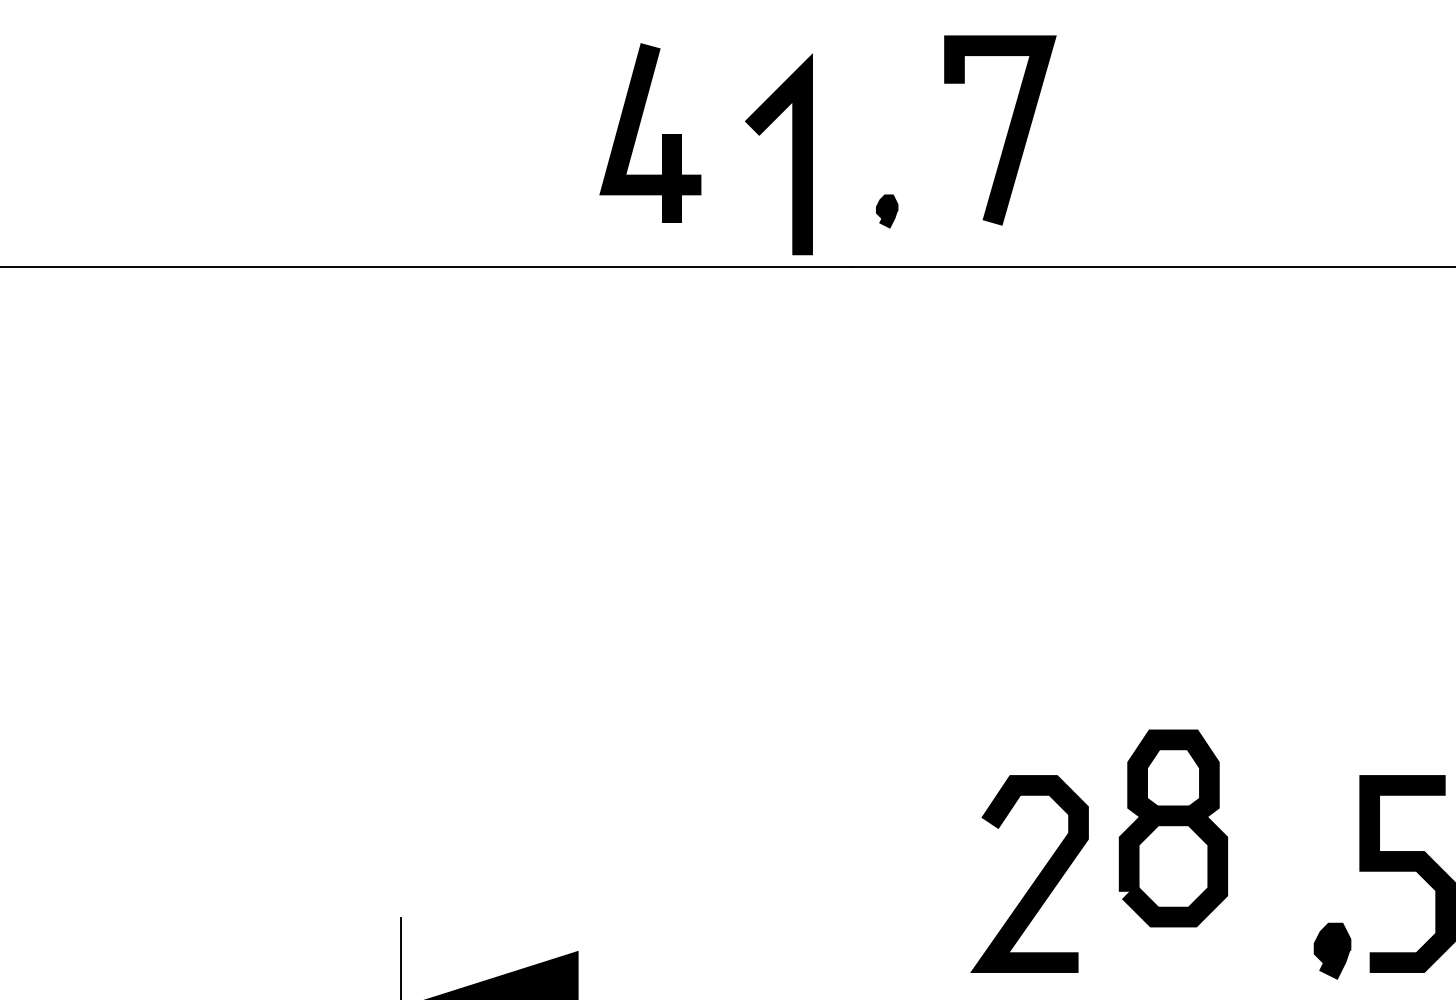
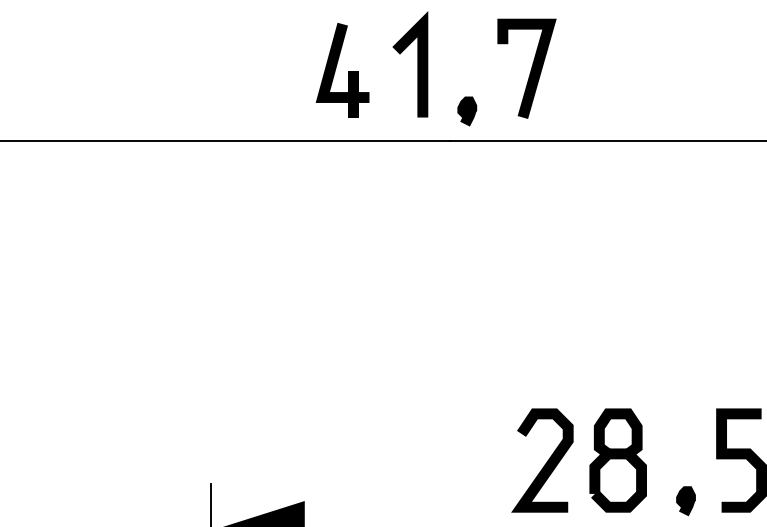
line: (792, 154) -> (417, 64), moved
part: (887, 211) -> (467, 111), size x1.67
part: (1172, 828) -> (617, 460), moved
part: (1331, 951) -> (685, 501), moved

